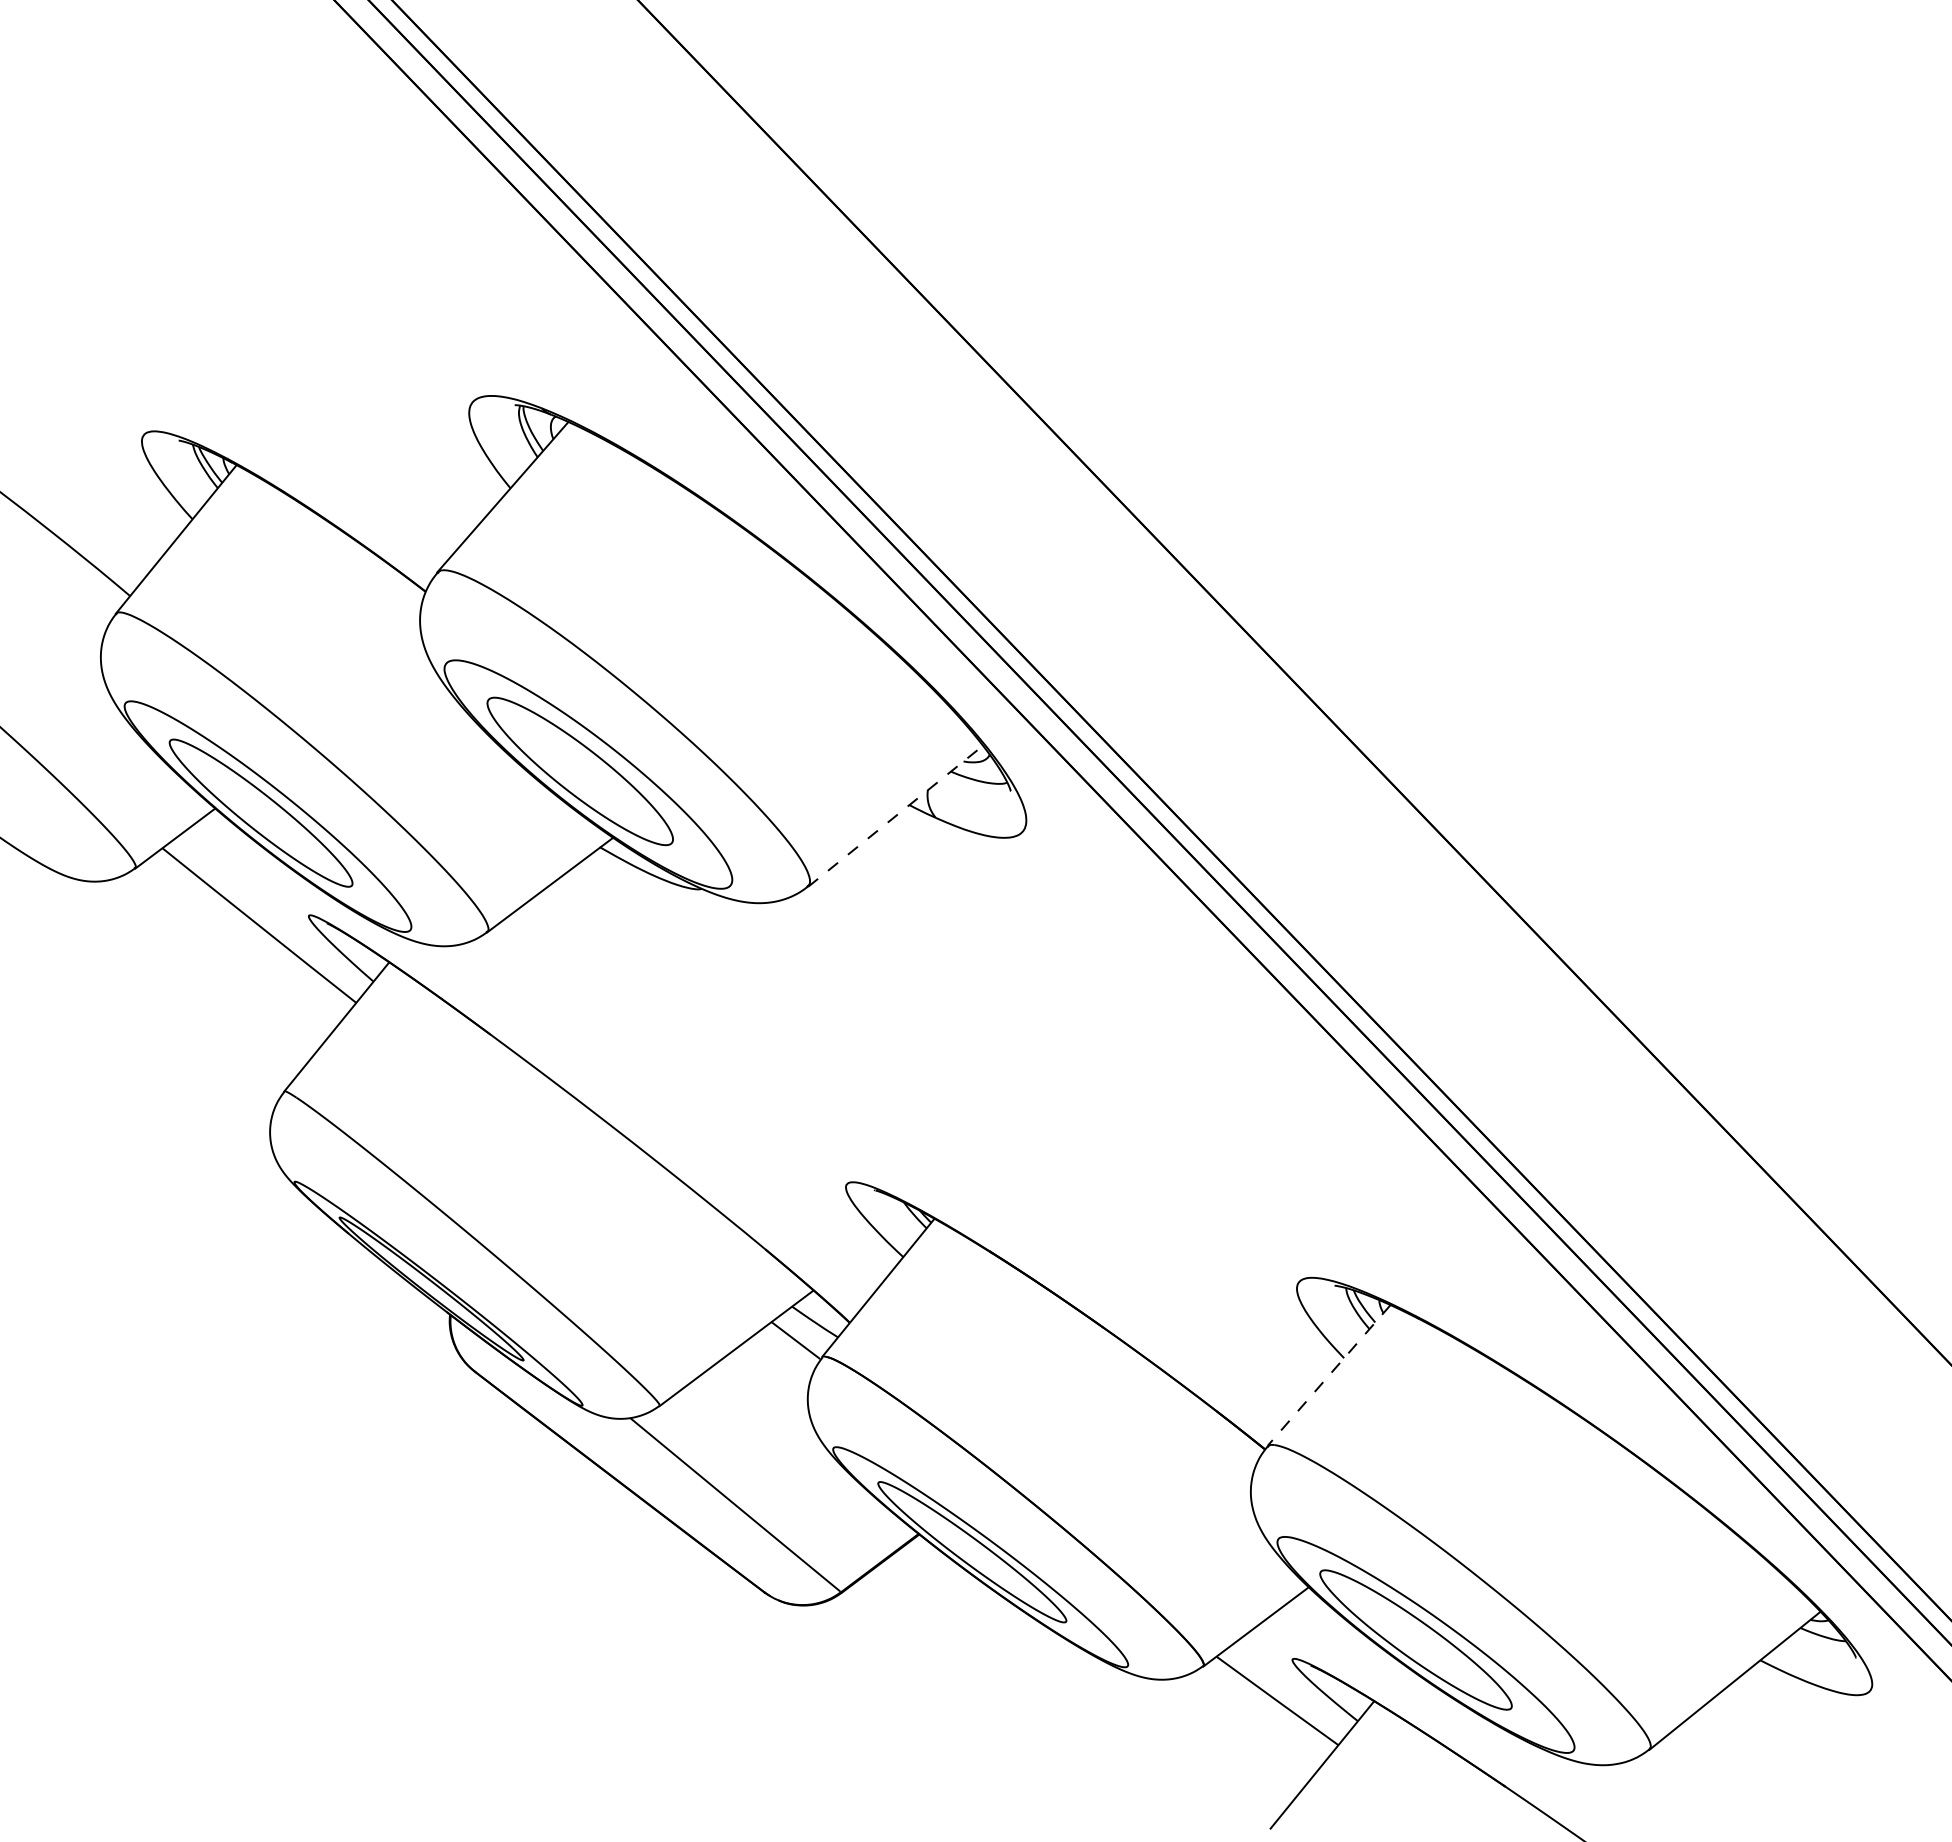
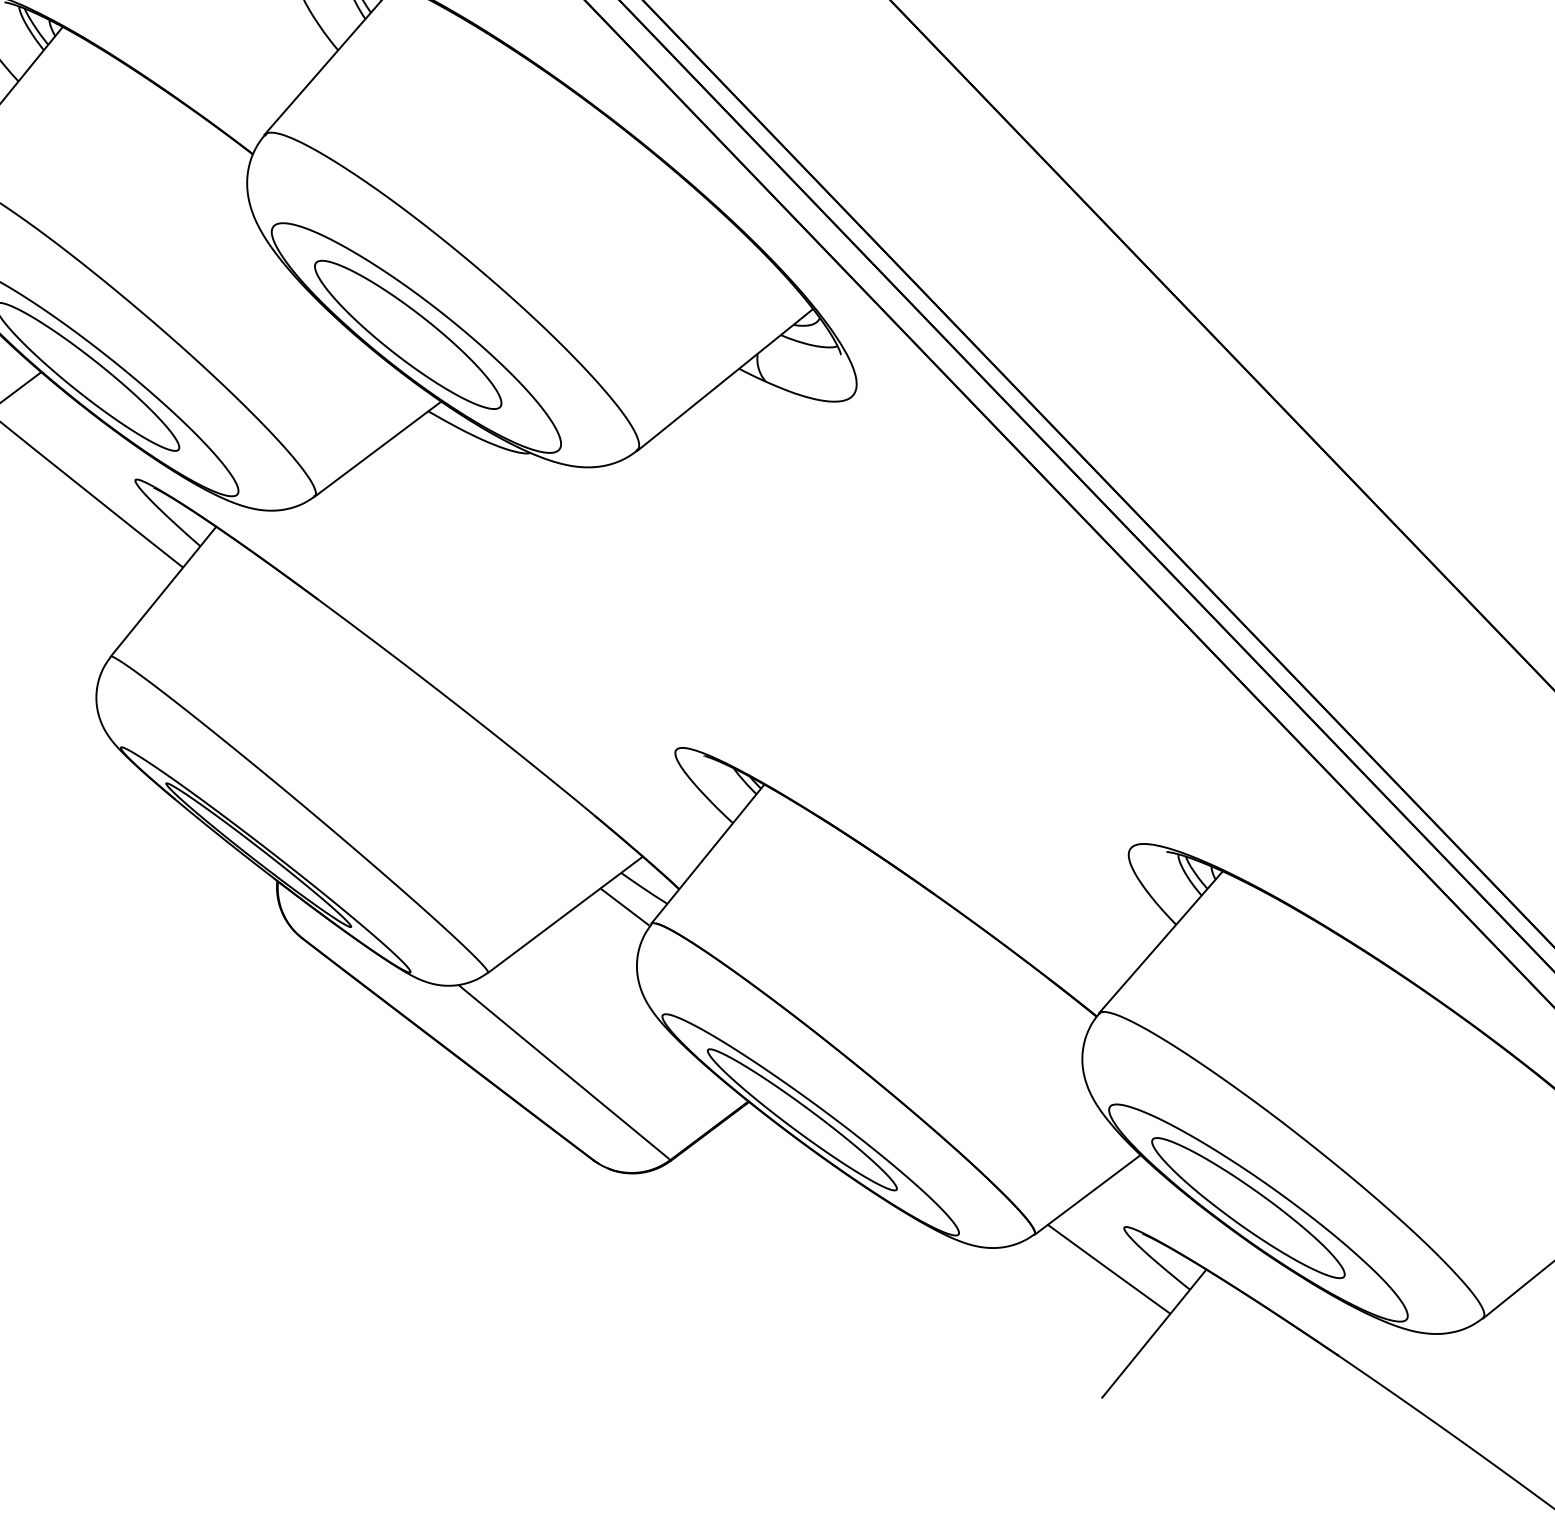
line: (895, 815) -> (725, 379), dashed -> solid
line: (1328, 1375) -> (1160, 942), dashed -> solid

